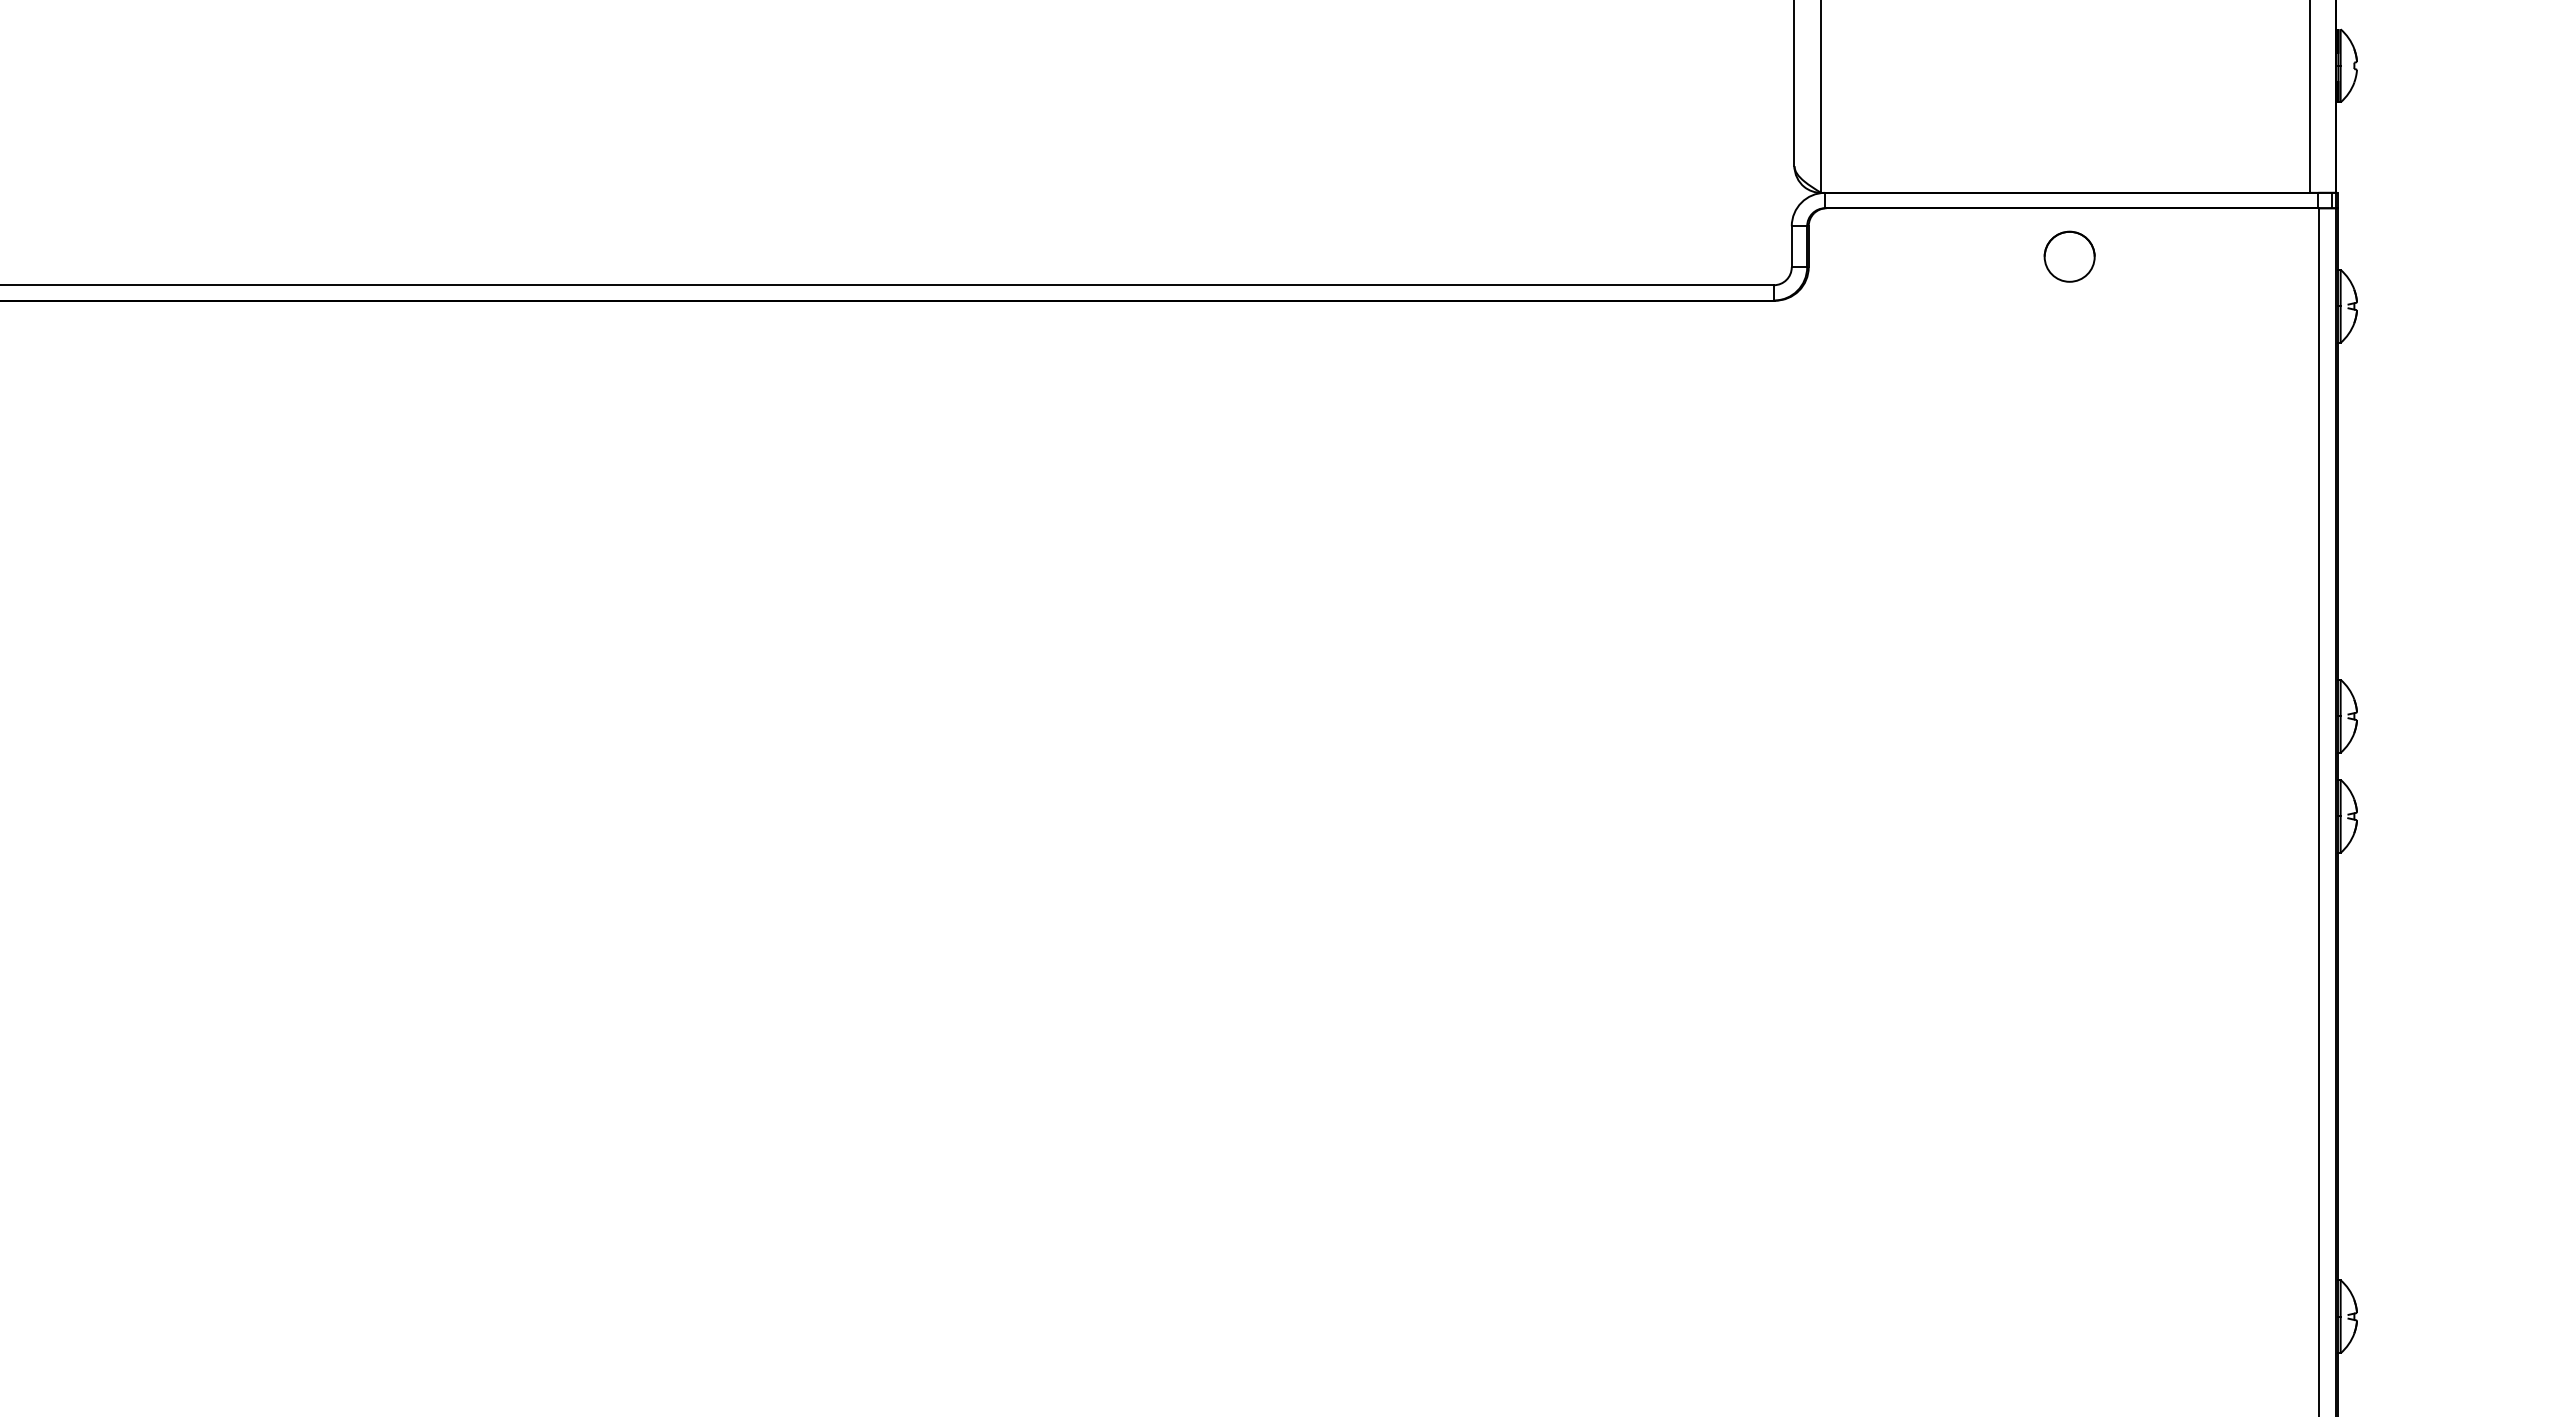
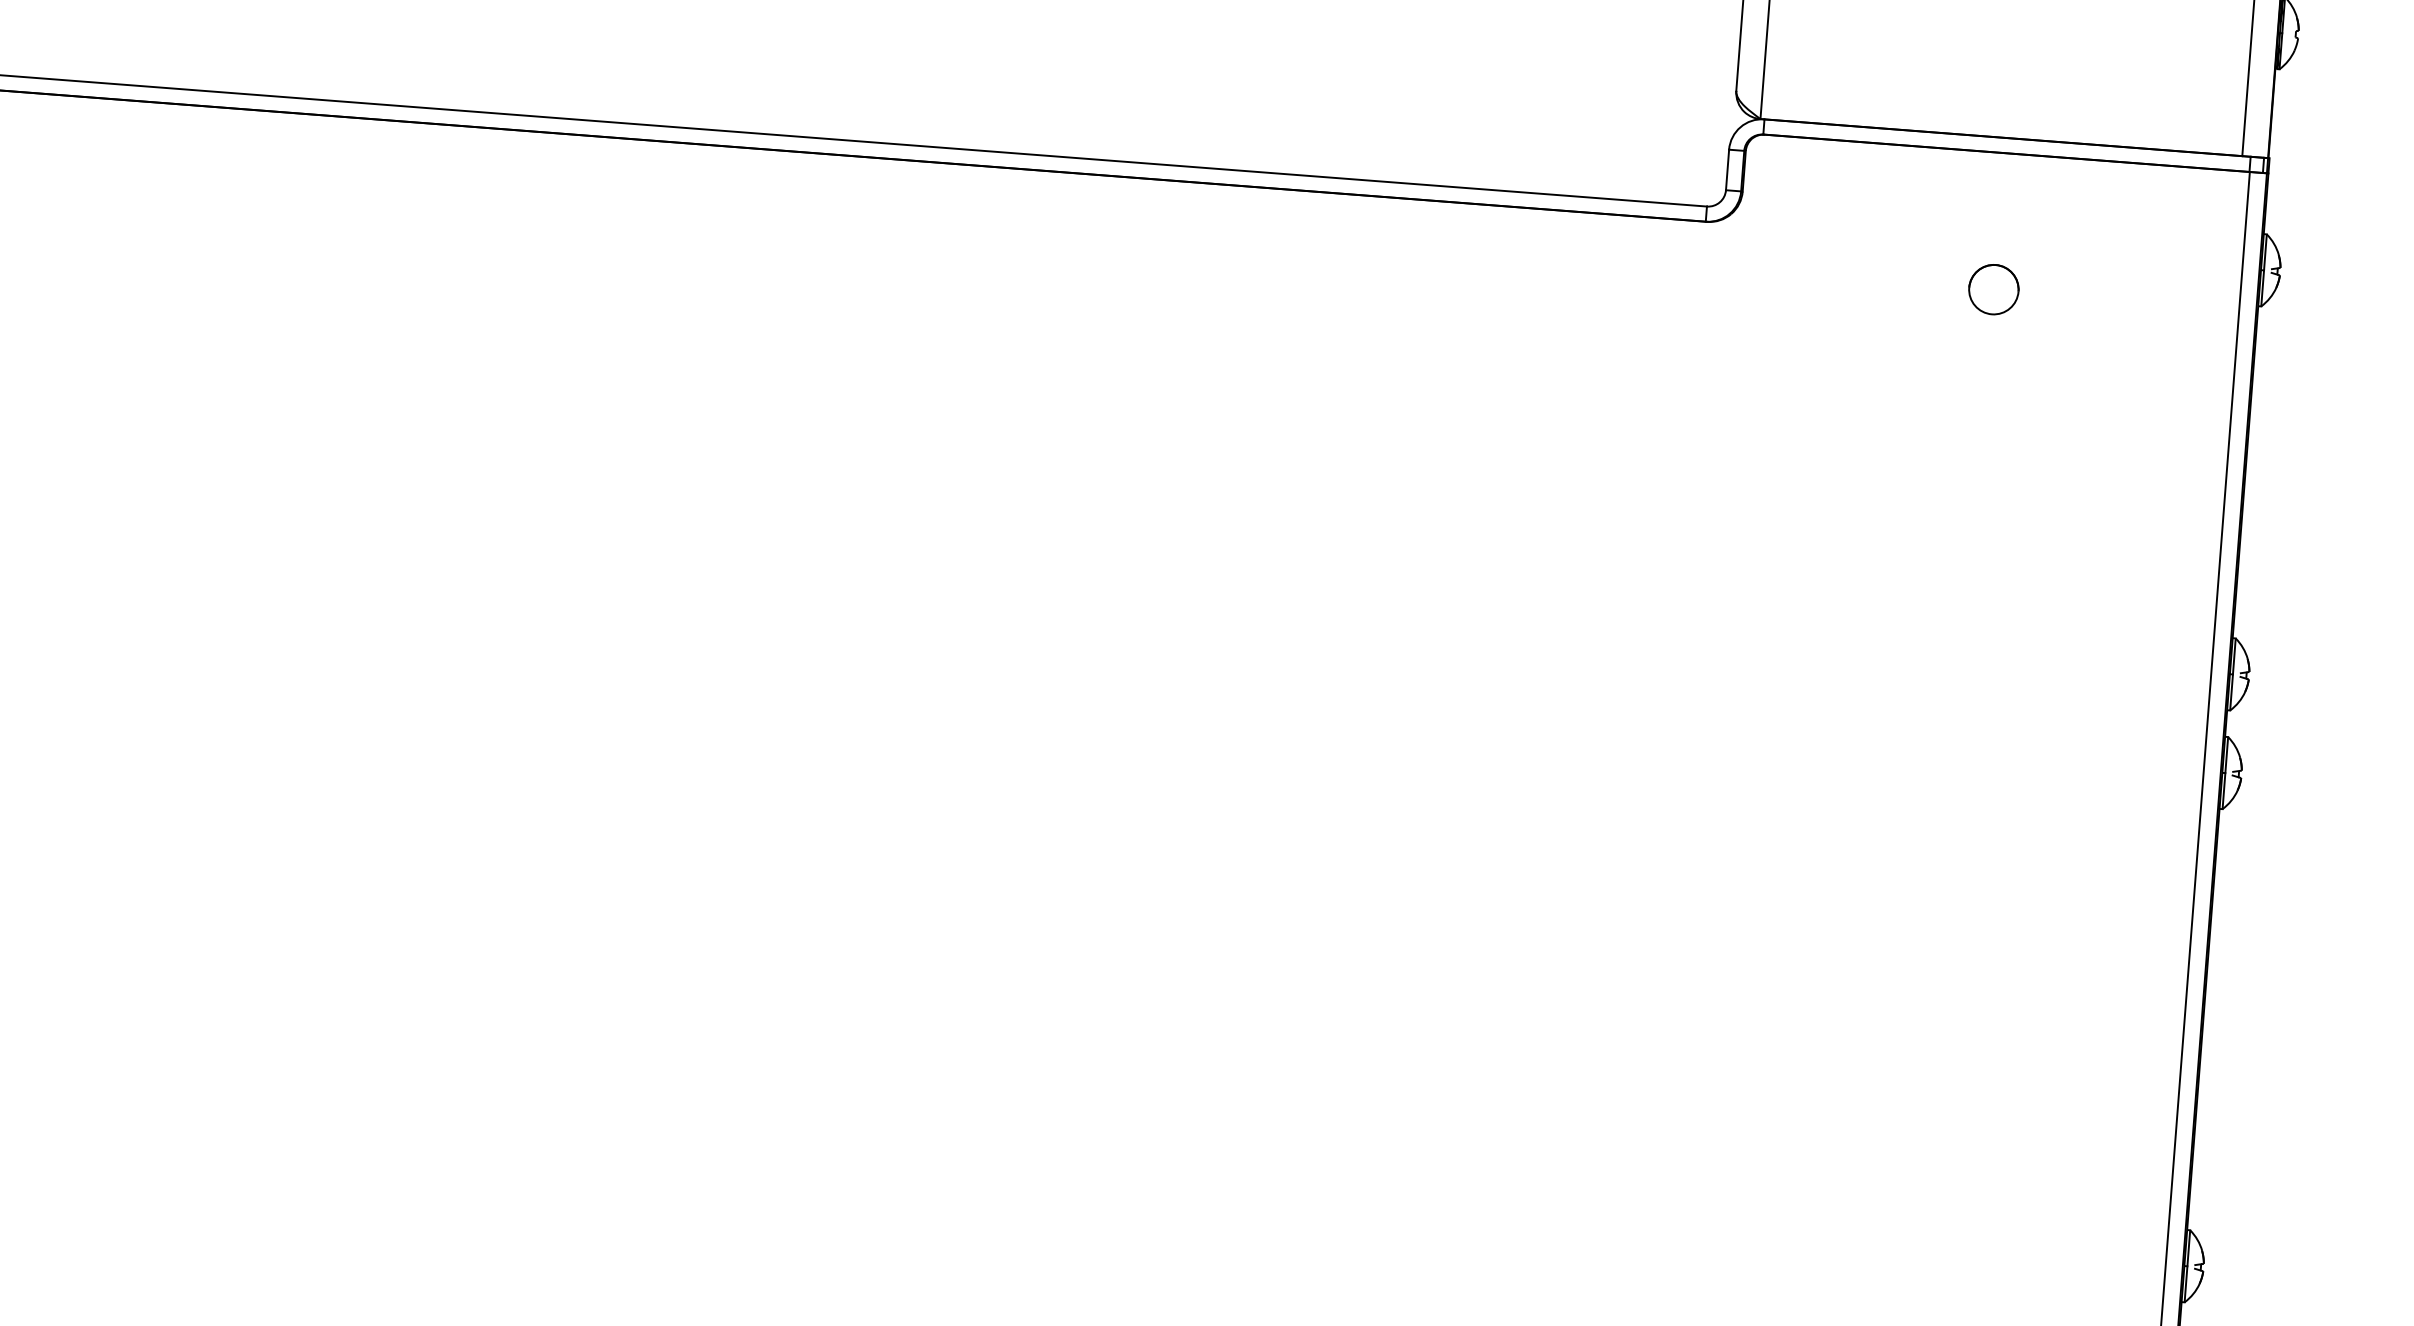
part: (2069, 256) -> (1993, 289), moved

